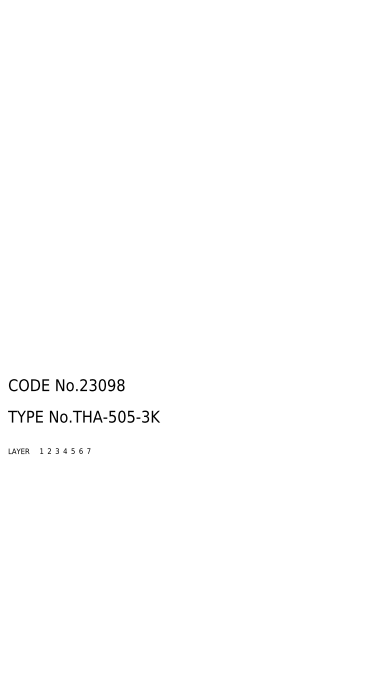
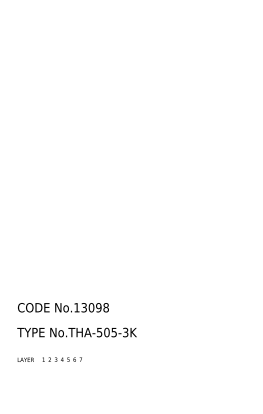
text: (83, 384) -> (76, 307), No.23098 -> No.13098

